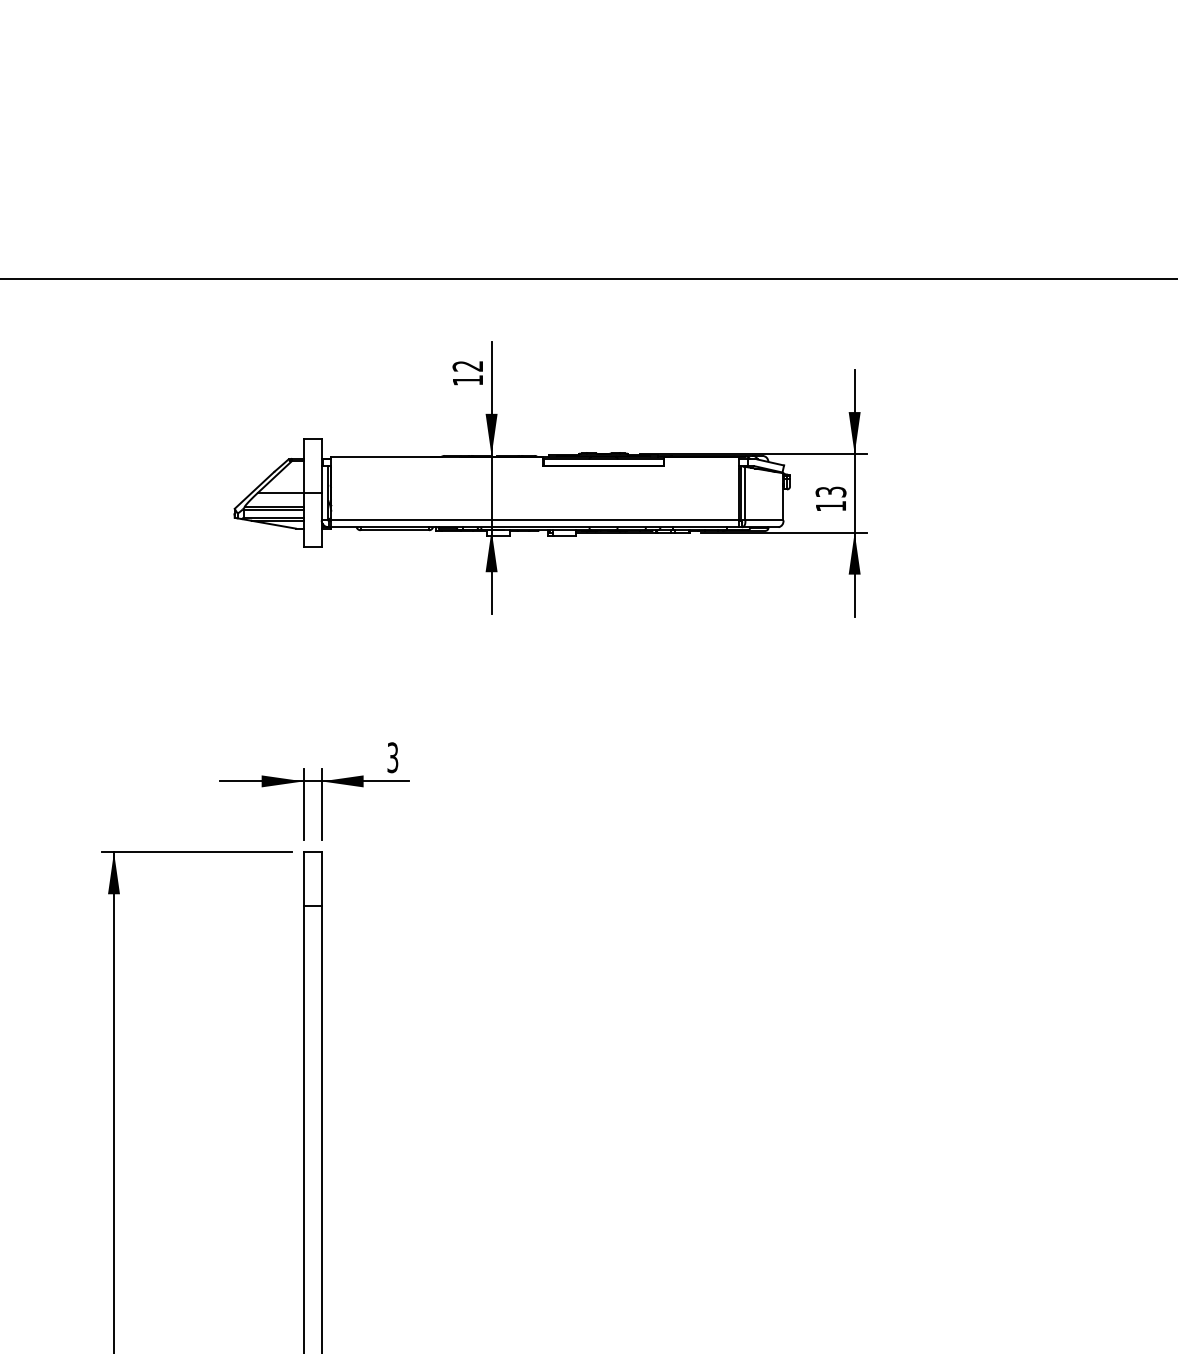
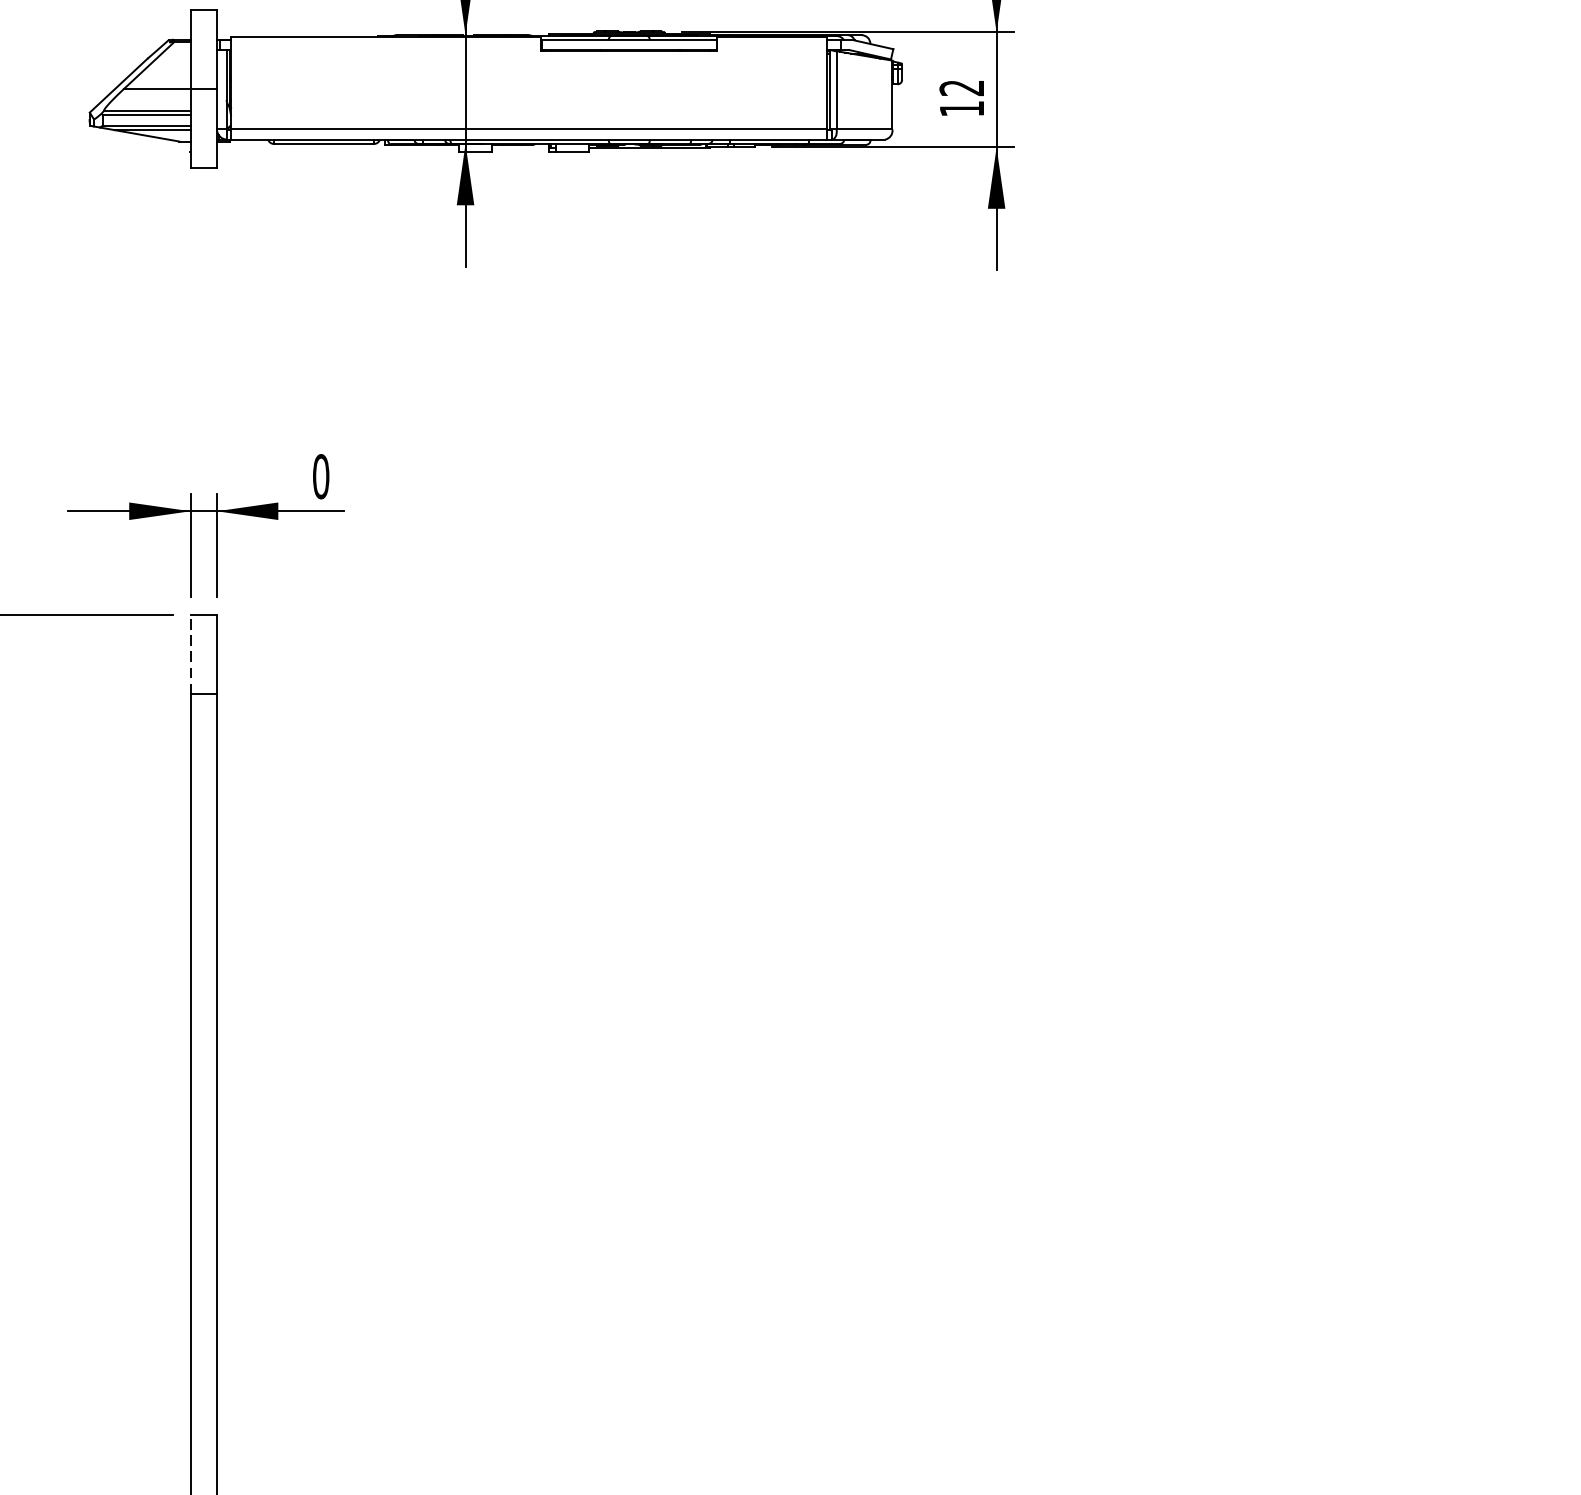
text: (830, 491) -> (961, 87), 13 -> 12
text: (392, 757) -> (320, 476), 3 -> 0
line: (303, 879) -> (190, 654), solid -> dashed

